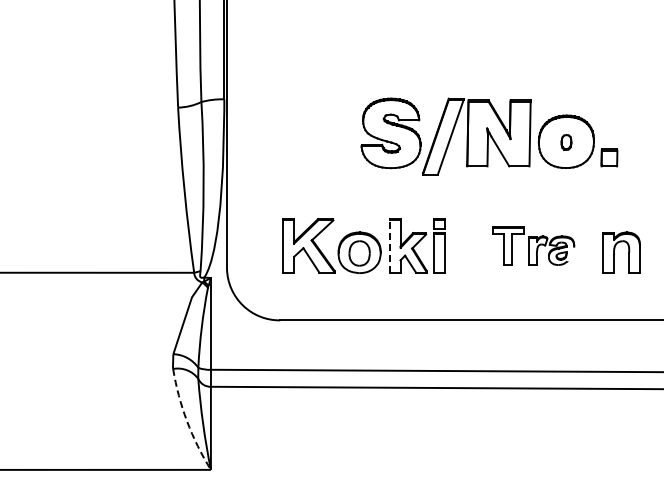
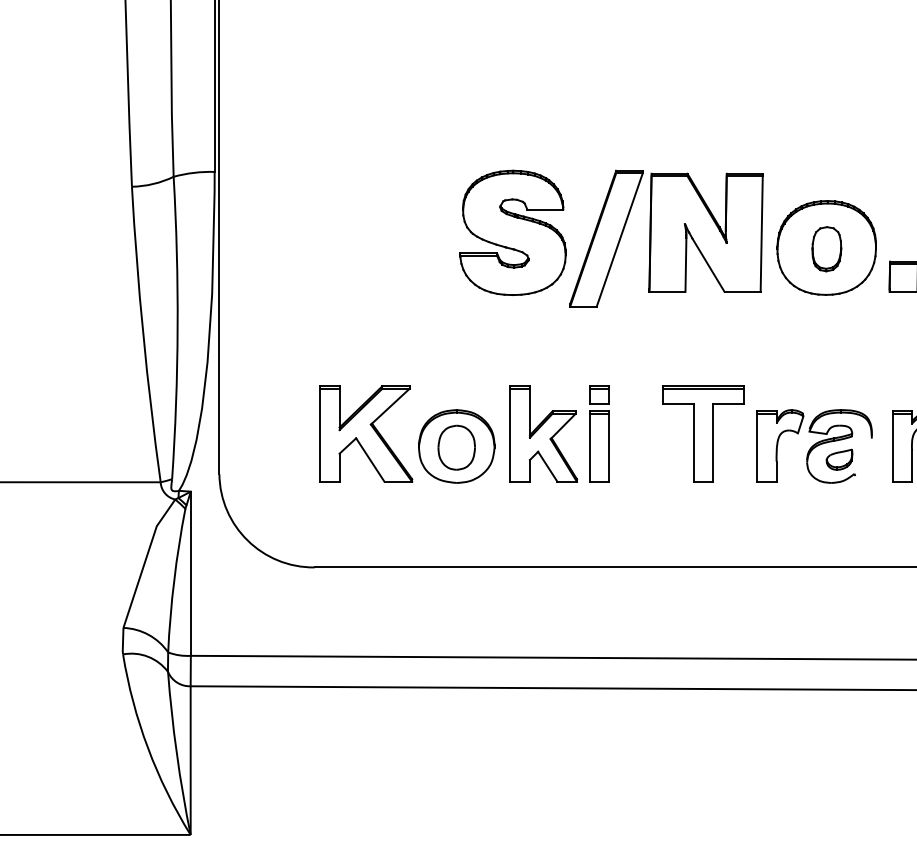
part: (566, 142) -> (826, 249), size x1.67
part: (533, 245) -> (767, 433), size x1.43
line: (389, 246) -> (510, 435), dashed -> solid
arc: (187, 421) -> (148, 748), dashed -> solid

